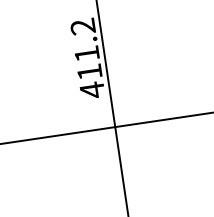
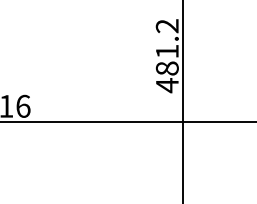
text: (88, 72) -> (166, 68), 411.2 -> 481.2

